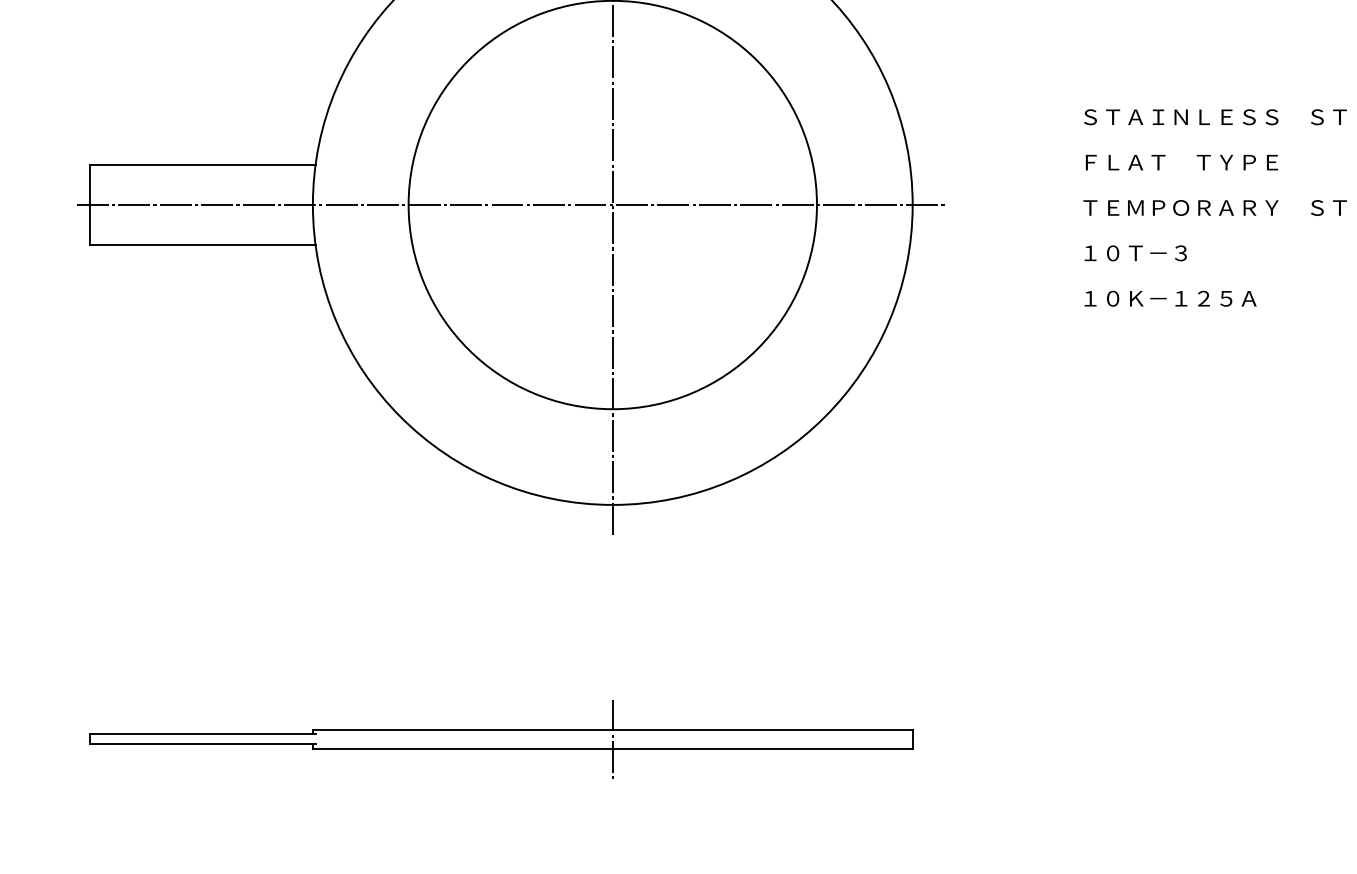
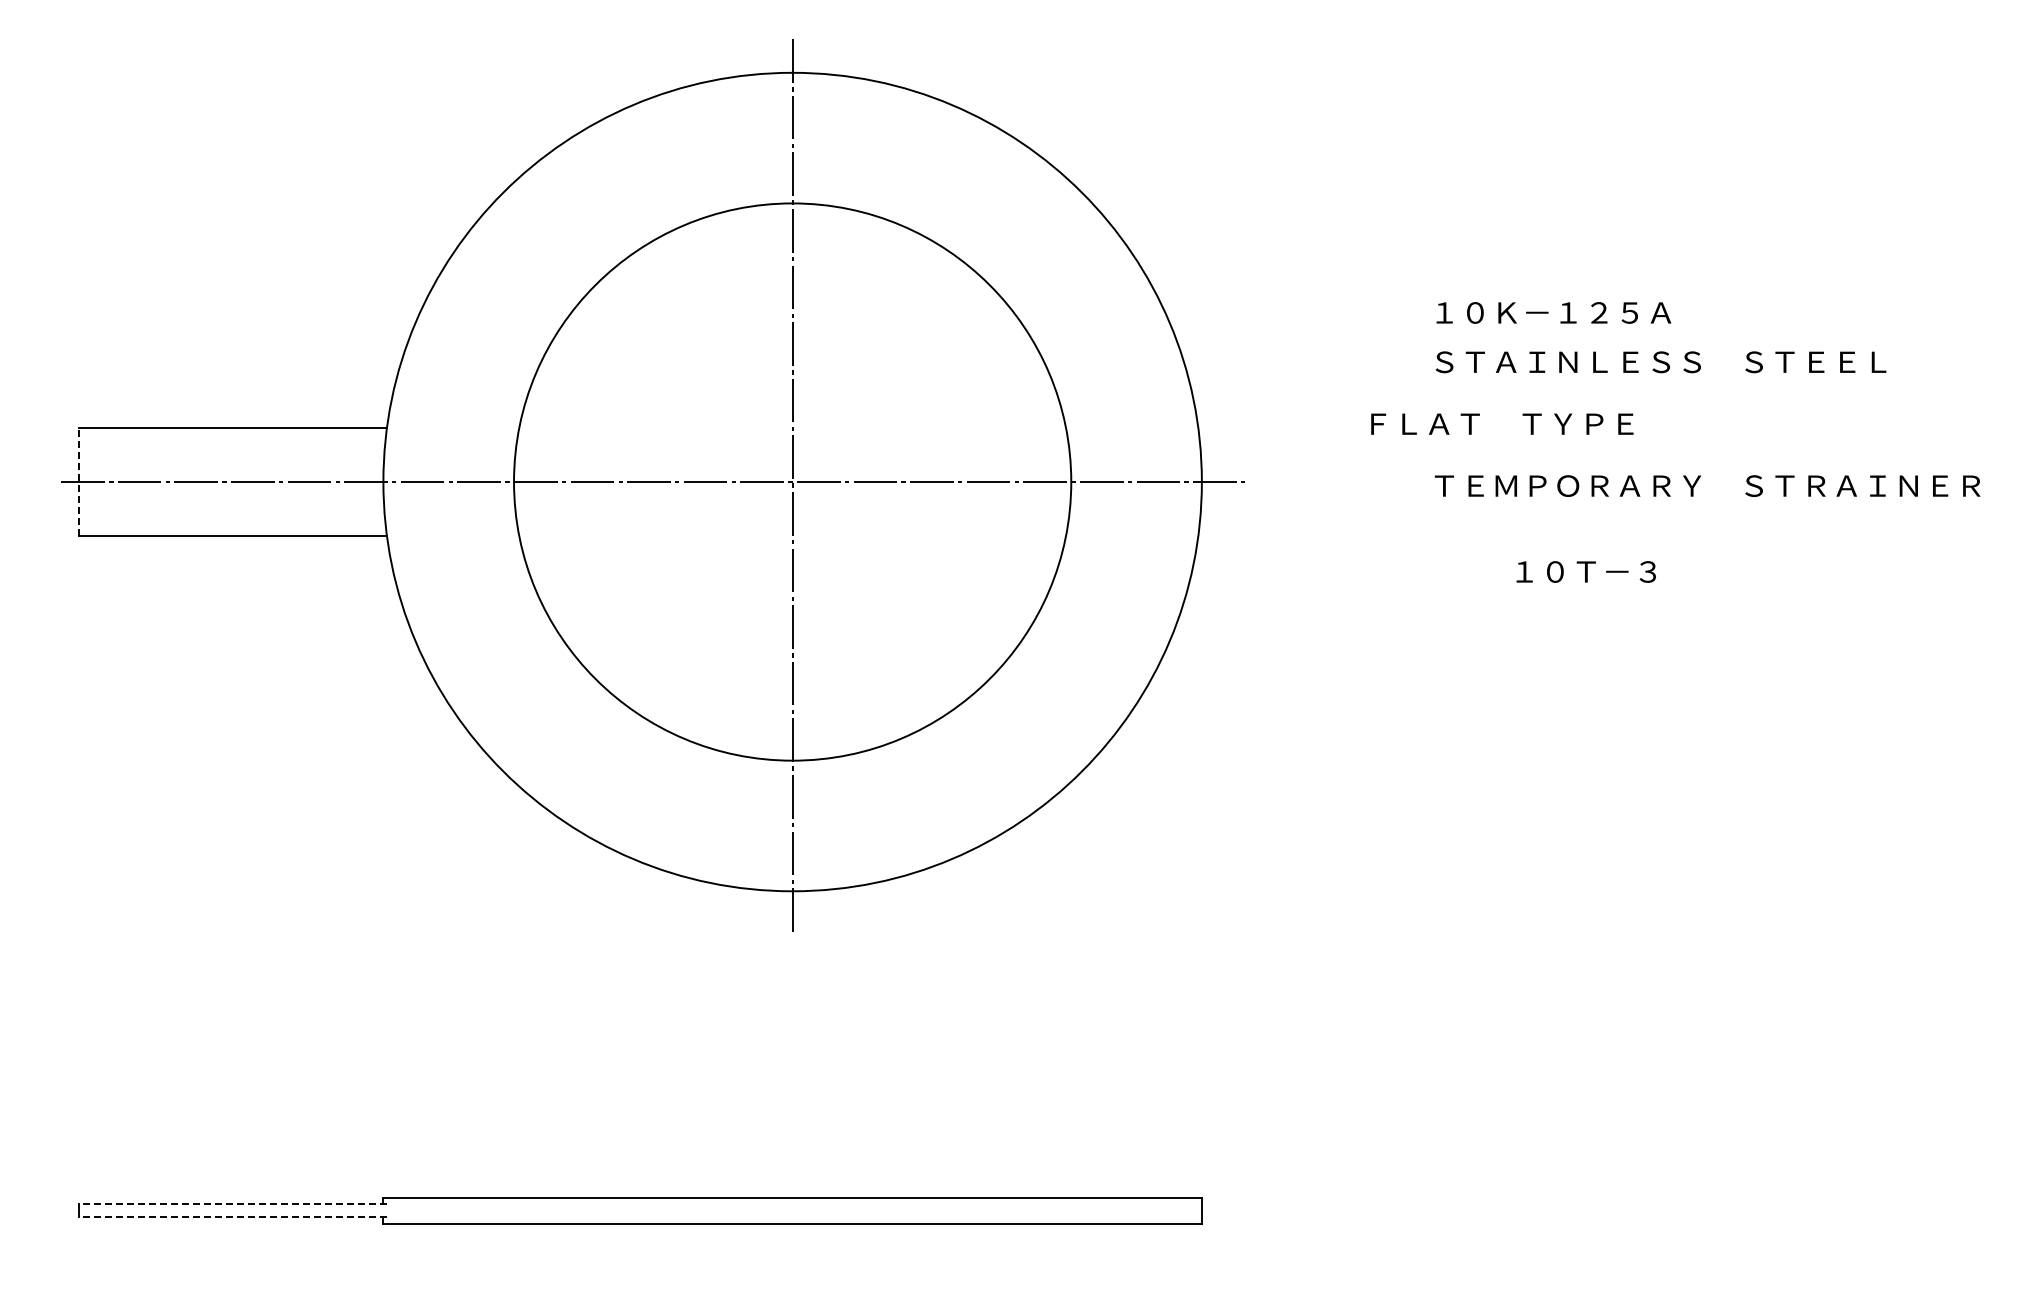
text: (1182, 162) -> (1502, 423), moved
line: (89, 204) -> (78, 481), solid -> dashed
text: (1135, 253) -> (1585, 571), moved
text: (1170, 298) -> (1553, 312), moved
line: (202, 734) -> (232, 1204), solid -> dashed
line: (612, 738) -> (792, 1210), removed
line: (202, 743) -> (232, 1217), solid -> dashed

